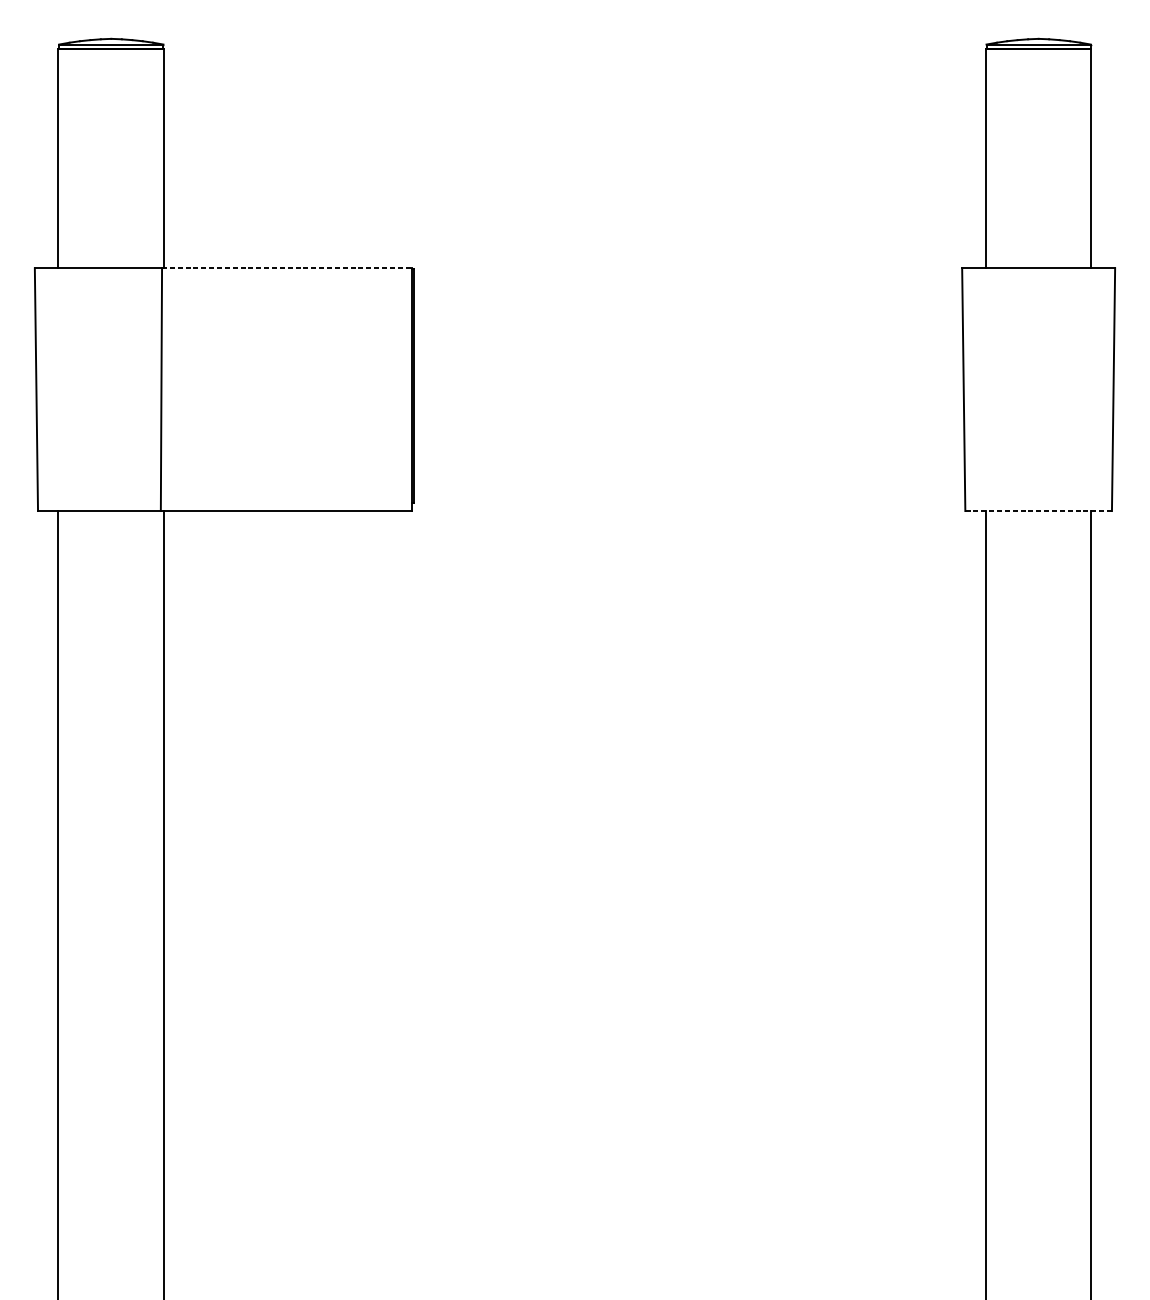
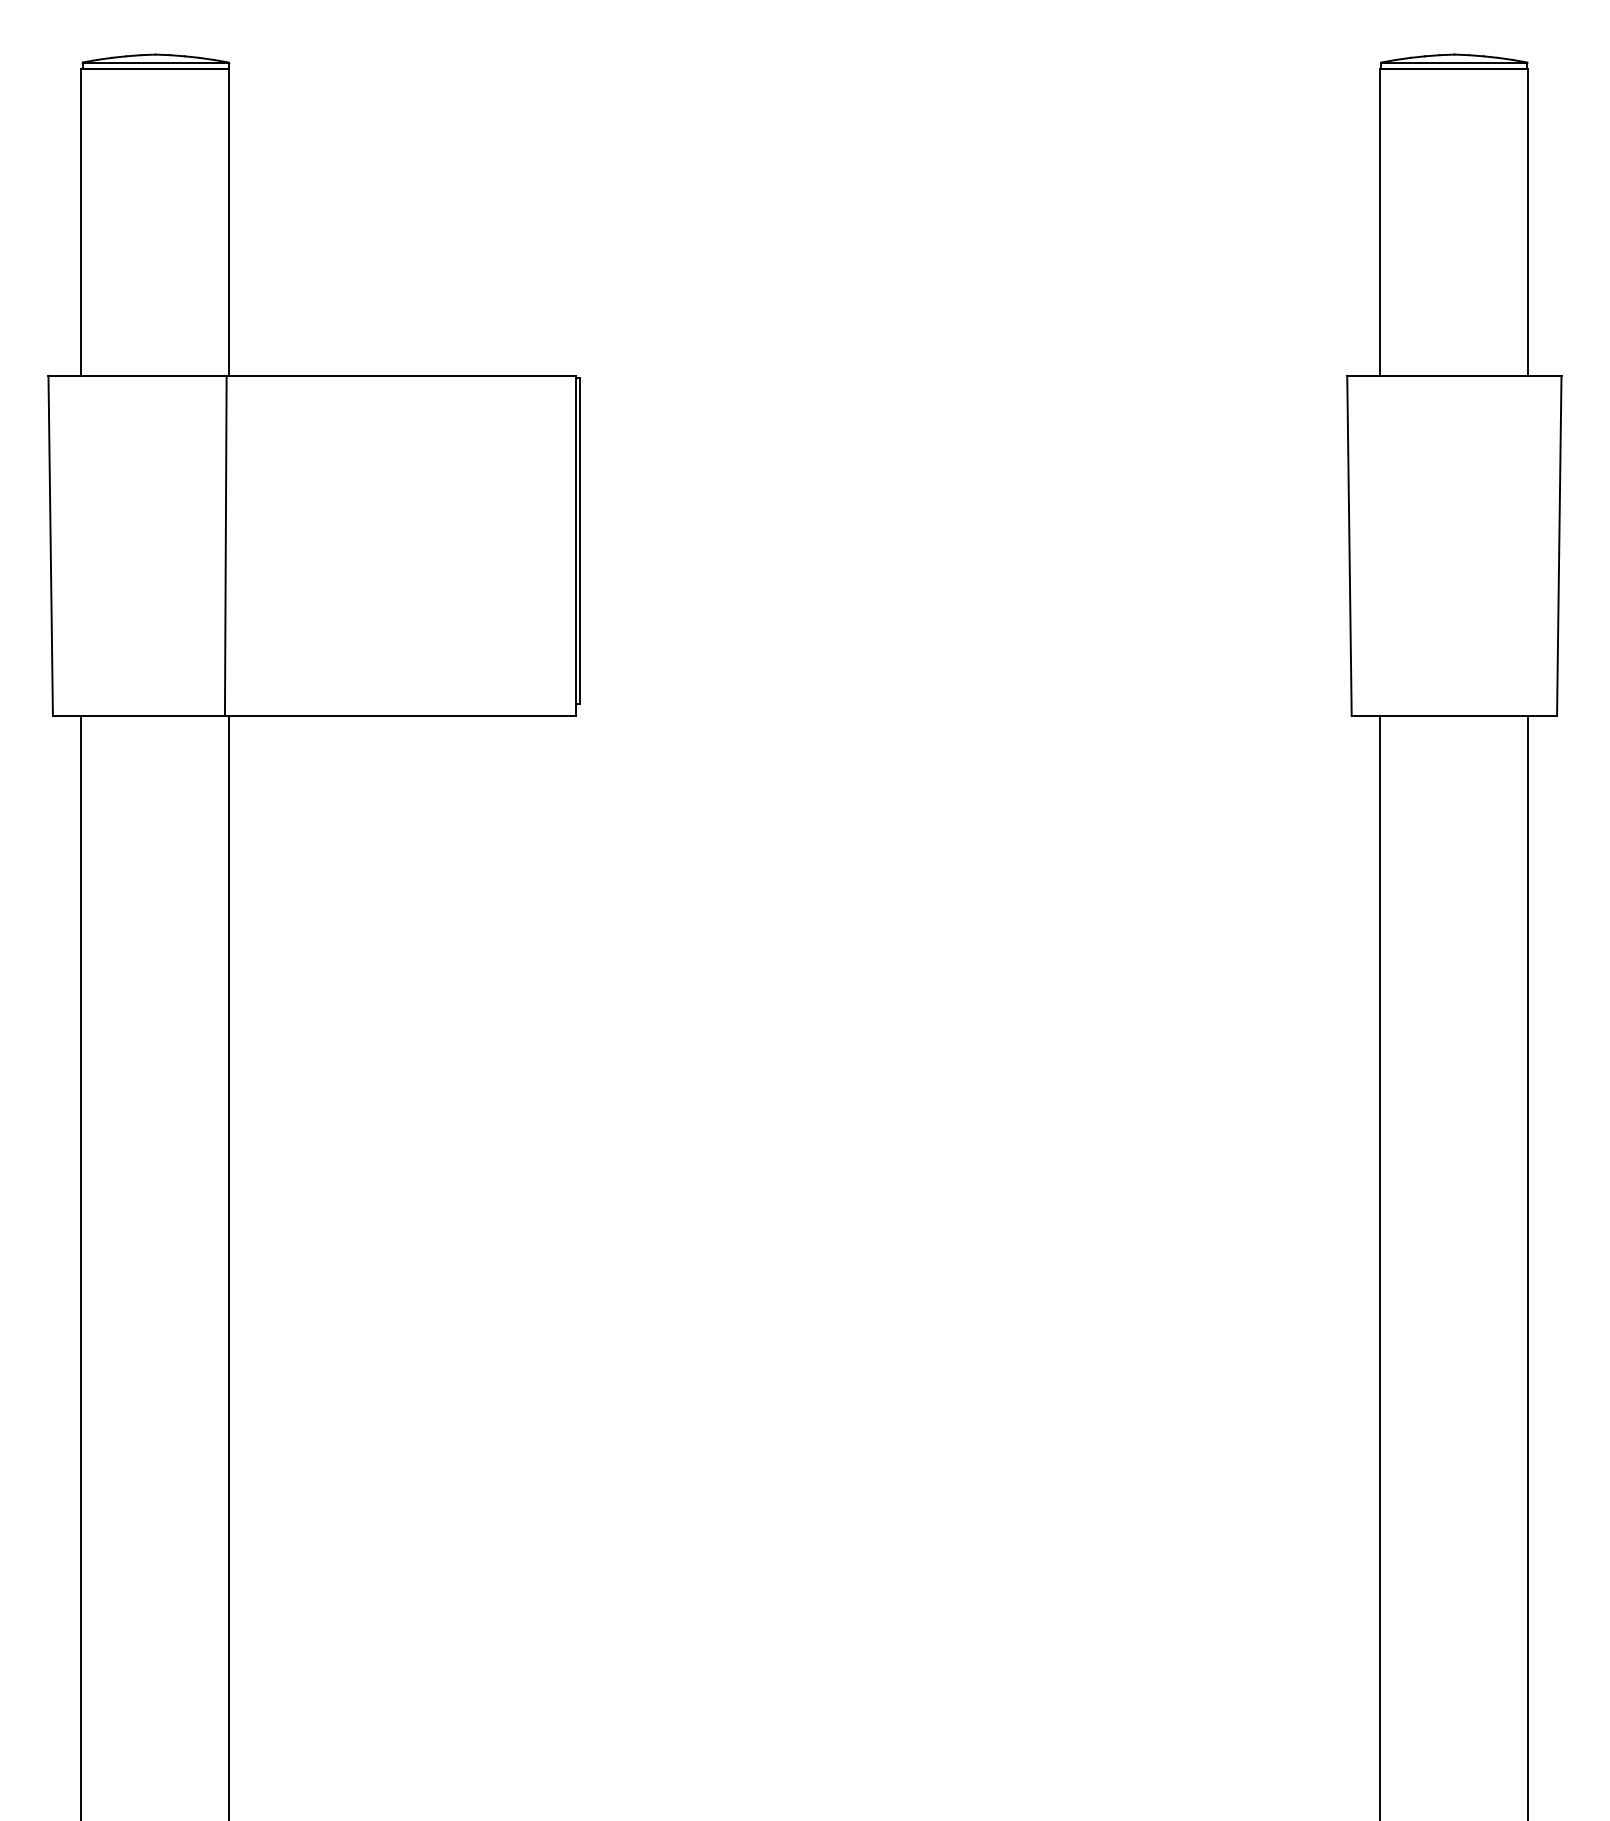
line: (286, 268) -> (401, 375), dashed -> solid
line: (1038, 510) -> (1454, 715), dashed -> solid

